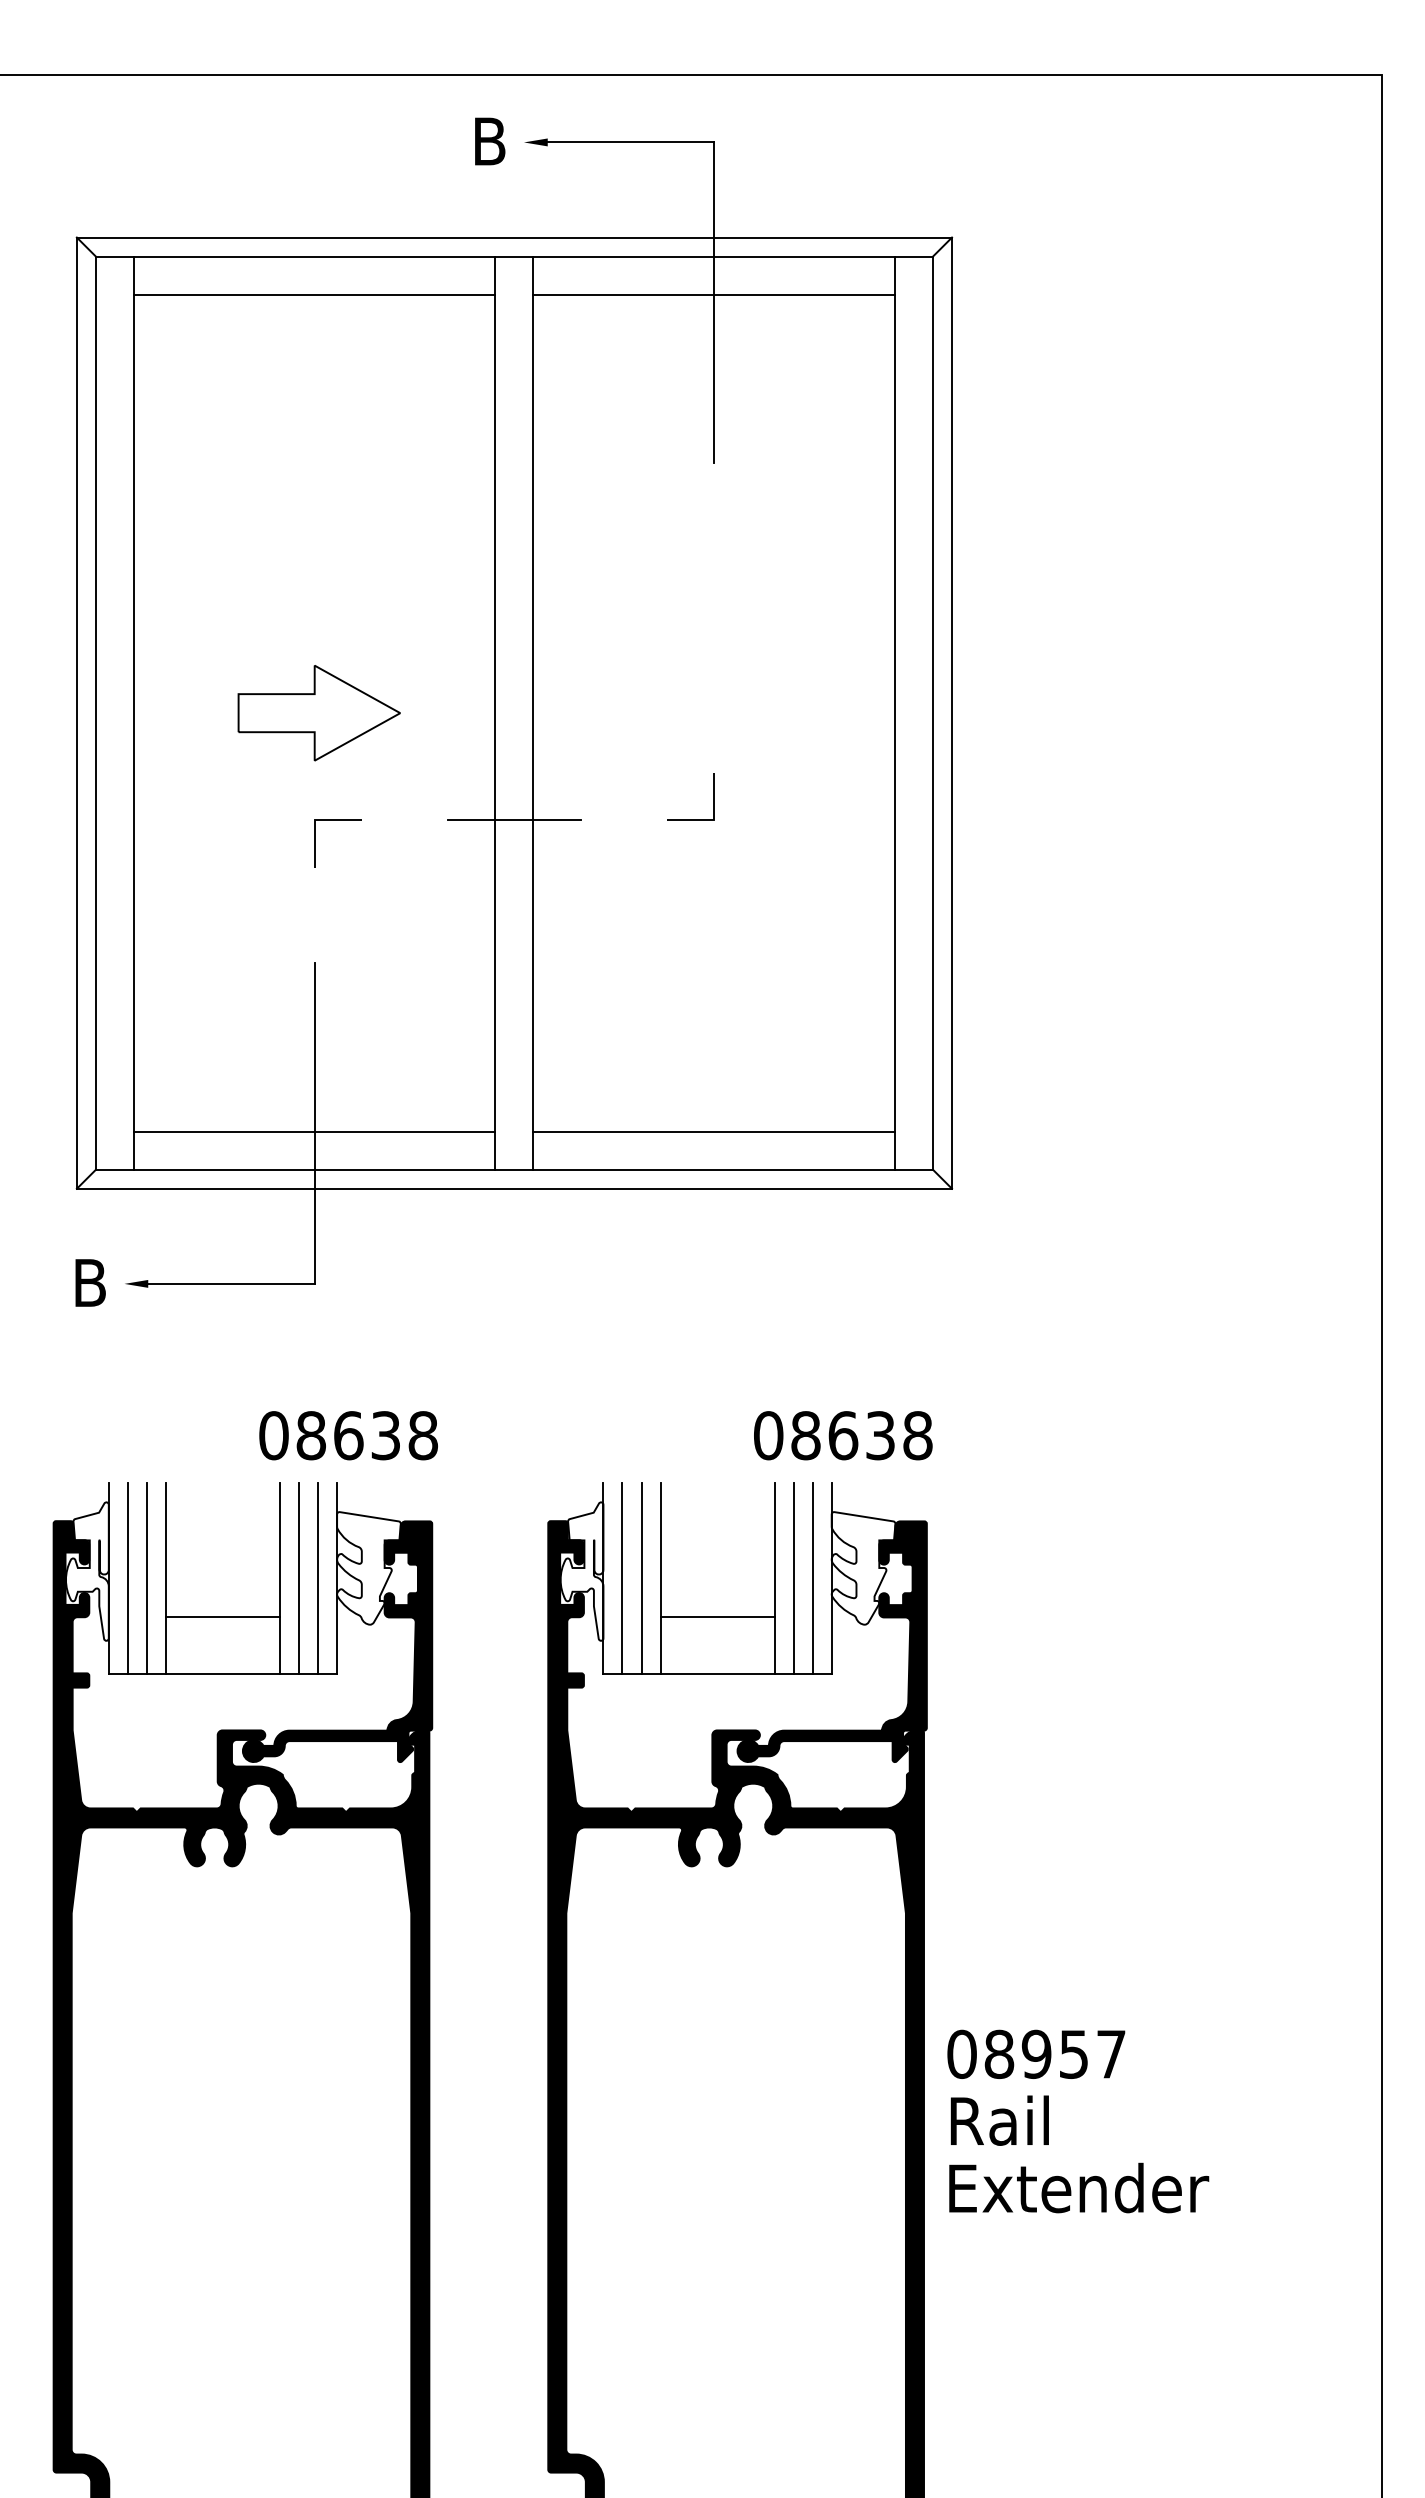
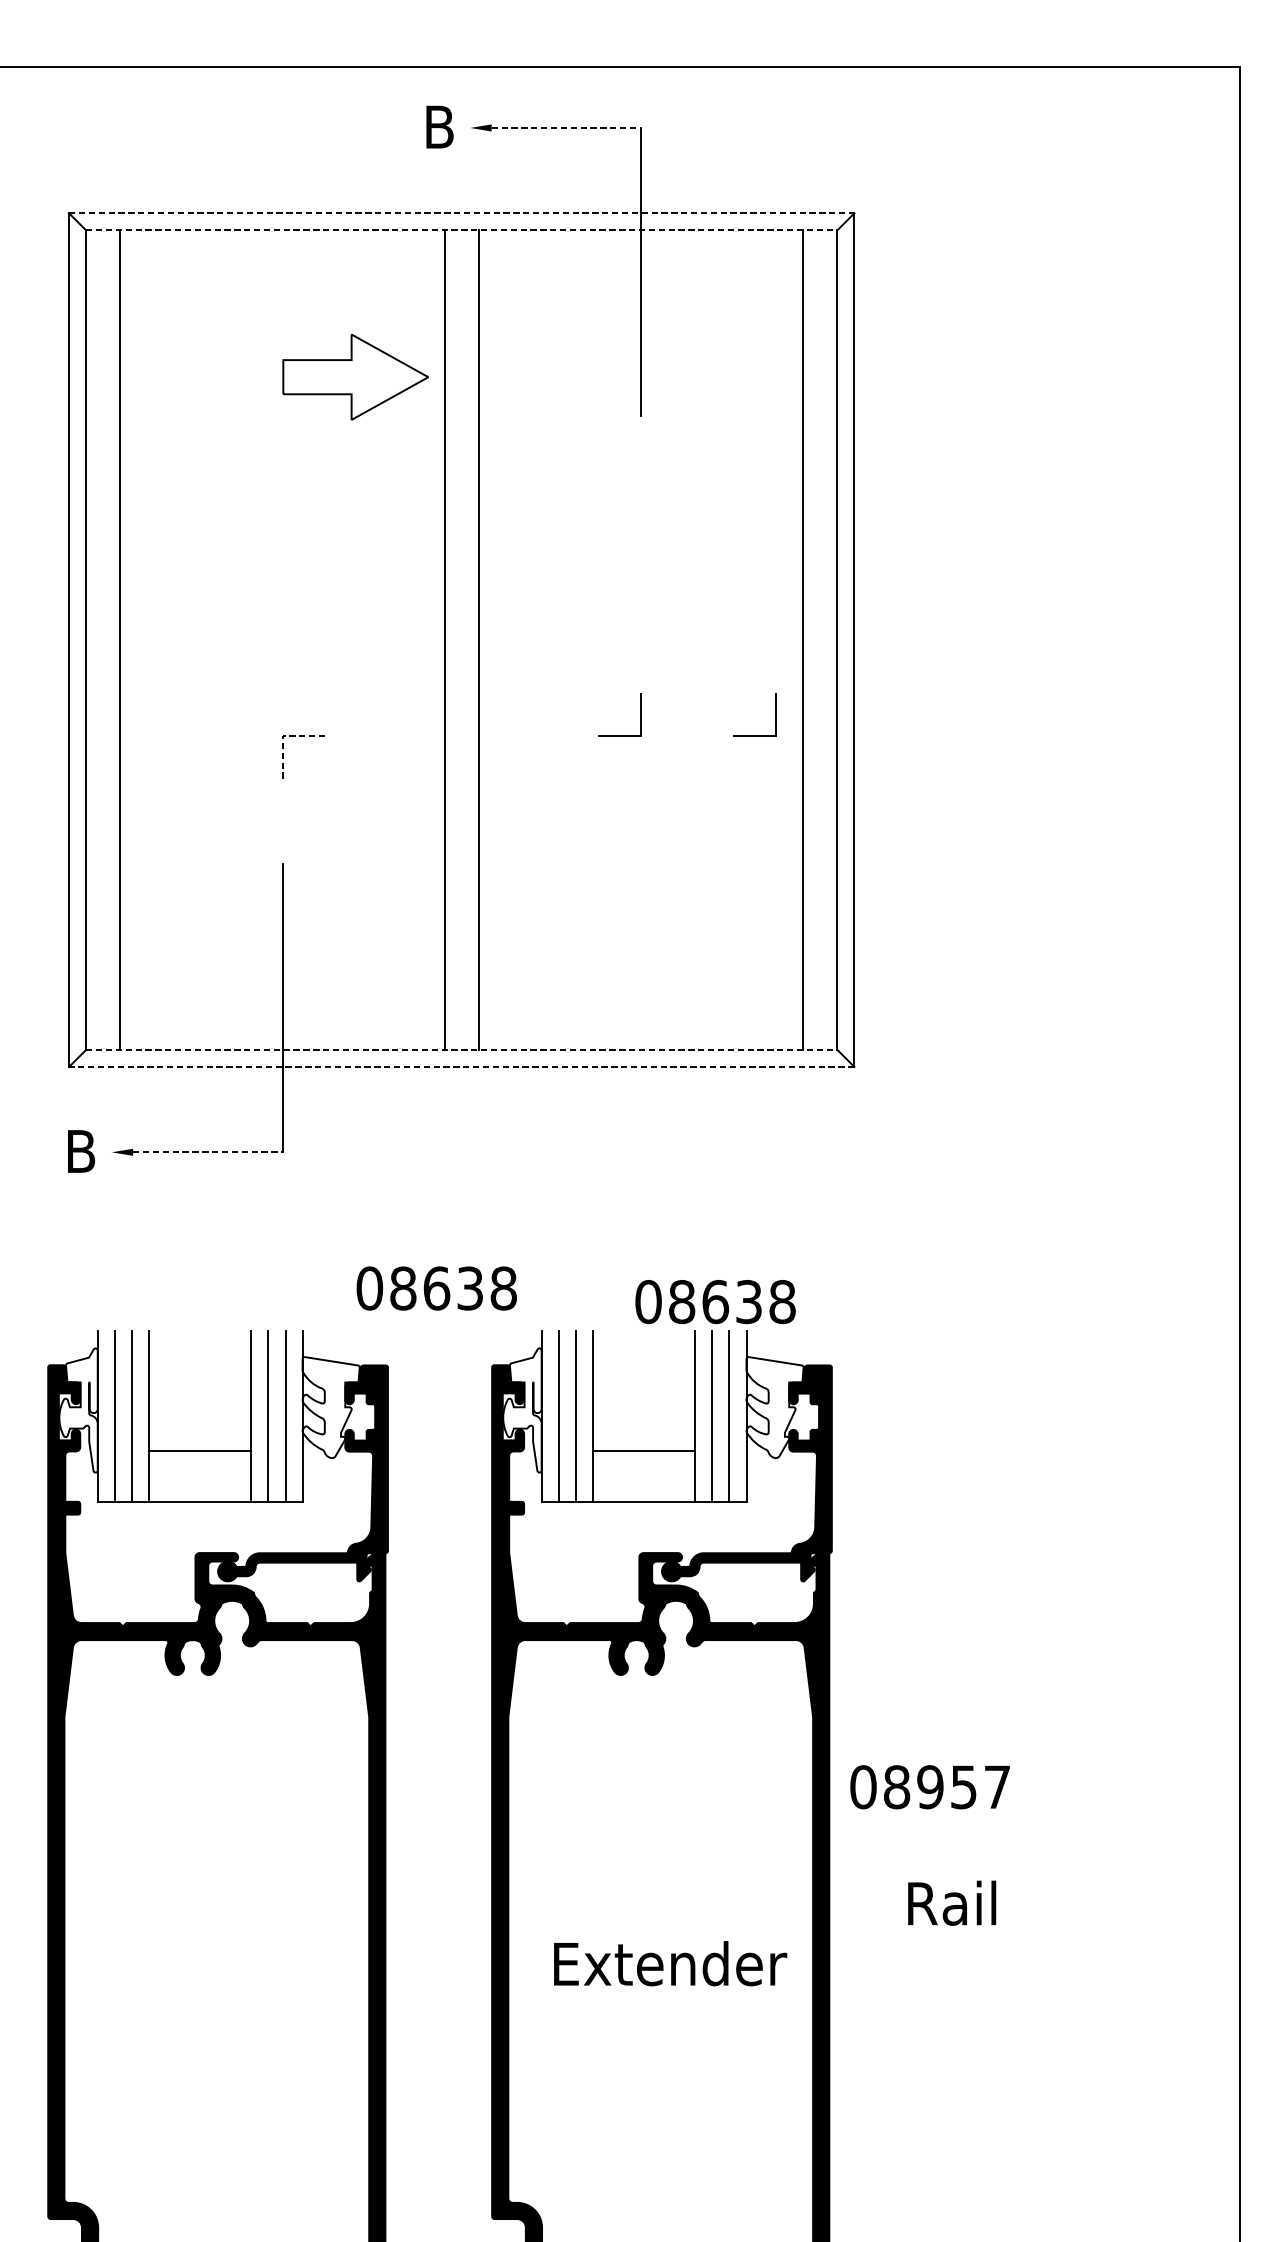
line: (631, 142) -> (566, 128), solid -> dashed
line: (514, 237) -> (461, 213), solid -> dashed
line: (514, 256) -> (461, 230), solid -> dashed
line: (314, 294) -> (282, 264), removed
line: (713, 294) -> (640, 264), removed
part: (318, 713) -> (355, 377), moved
line: (863, 796) -> (775, 714), added
line: (314, 820) -> (282, 736), solid -> dashed
line: (514, 820) -> (461, 736), removed
line: (314, 1131) -> (282, 1015), removed
line: (713, 1131) -> (640, 1015), removed
line: (514, 1169) -> (461, 1049), solid -> dashed
line: (514, 1188) -> (461, 1066), solid -> dashed
line: (231, 1283) -> (207, 1151), solid -> dashed
text: (348, 1435) -> (436, 1288), moved
text: (843, 1435) -> (715, 1301), moved
text: (1036, 2053) -> (930, 1786), moved
text: (999, 2120) -> (951, 1903), moved
text: (1079, 2187) -> (670, 1963), moved

